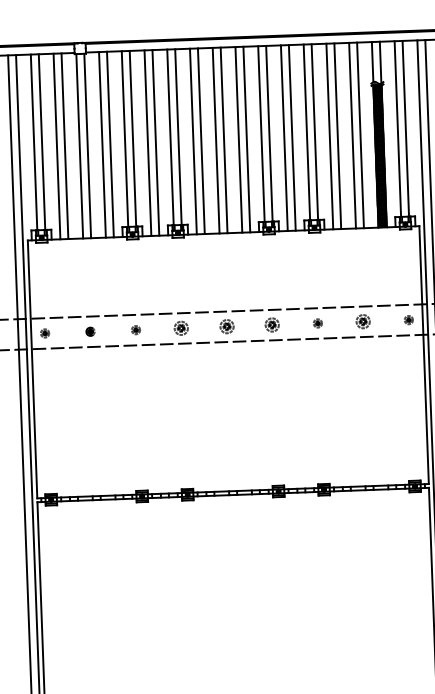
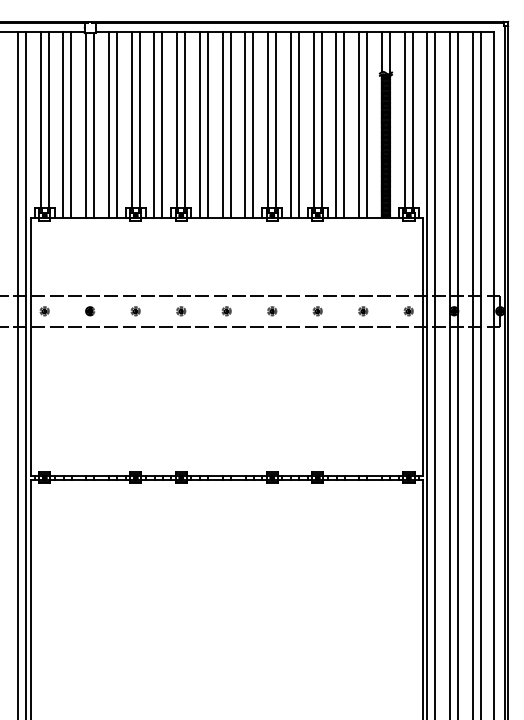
part: (363, 321) -> (363, 311), size x0.62
part: (272, 325) -> (272, 311), size x0.62
part: (226, 327) -> (226, 311), size x0.62
part: (181, 328) -> (181, 311), size x0.62

